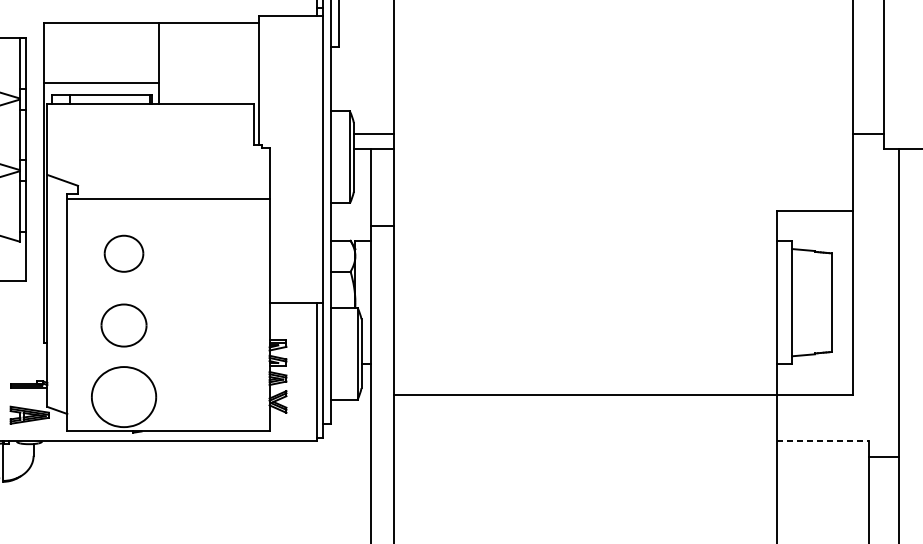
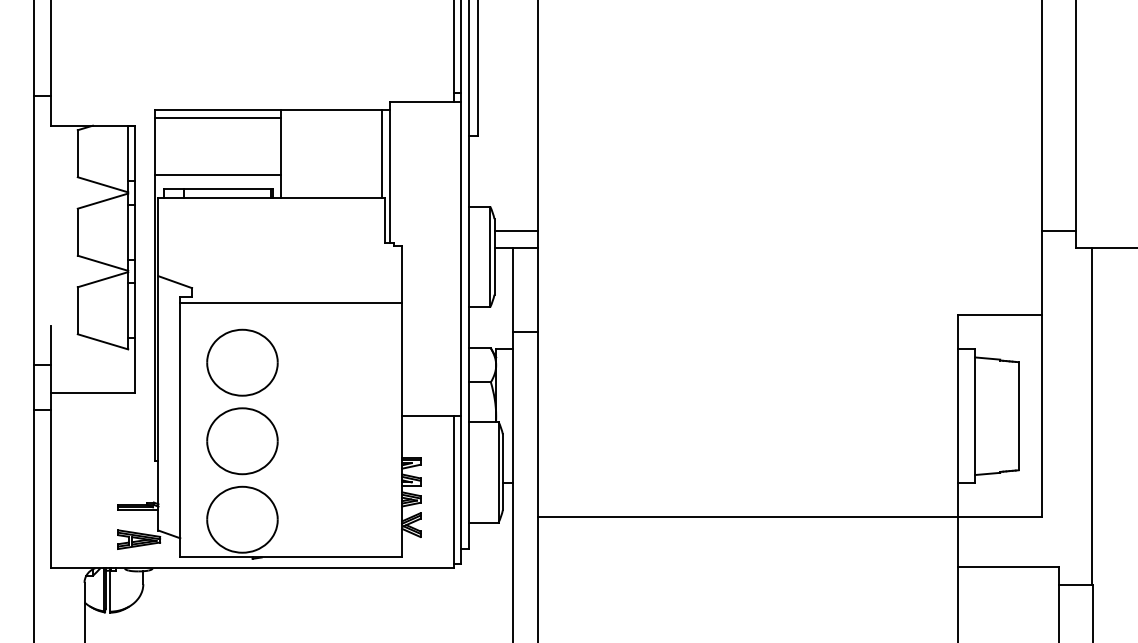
line: (102, 31) -> (218, 118), added
line: (250, 63) -> (381, 153), added
part: (124, 253) -> (242, 362), size x1.67
part: (124, 325) -> (242, 441), size x1.43
line: (823, 440) -> (1009, 567), dashed -> solid

